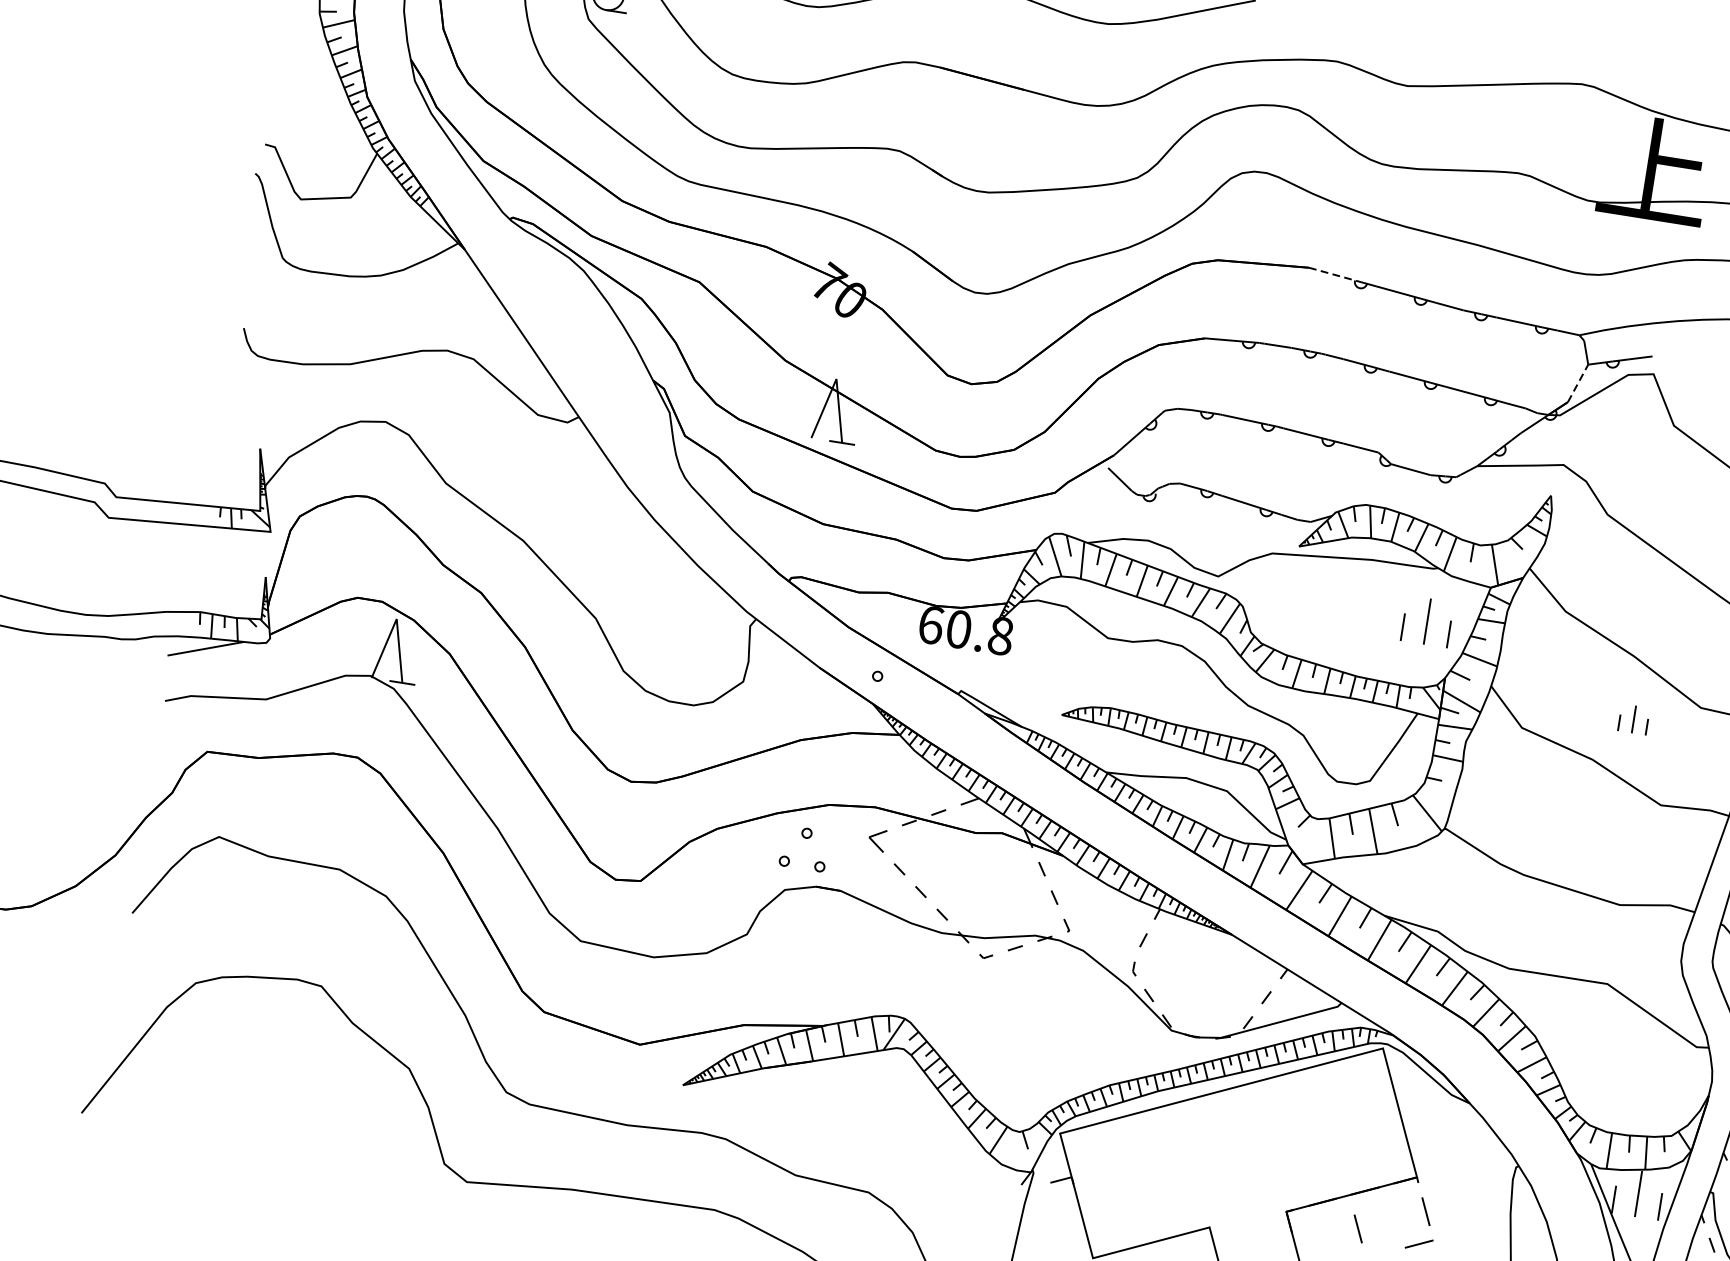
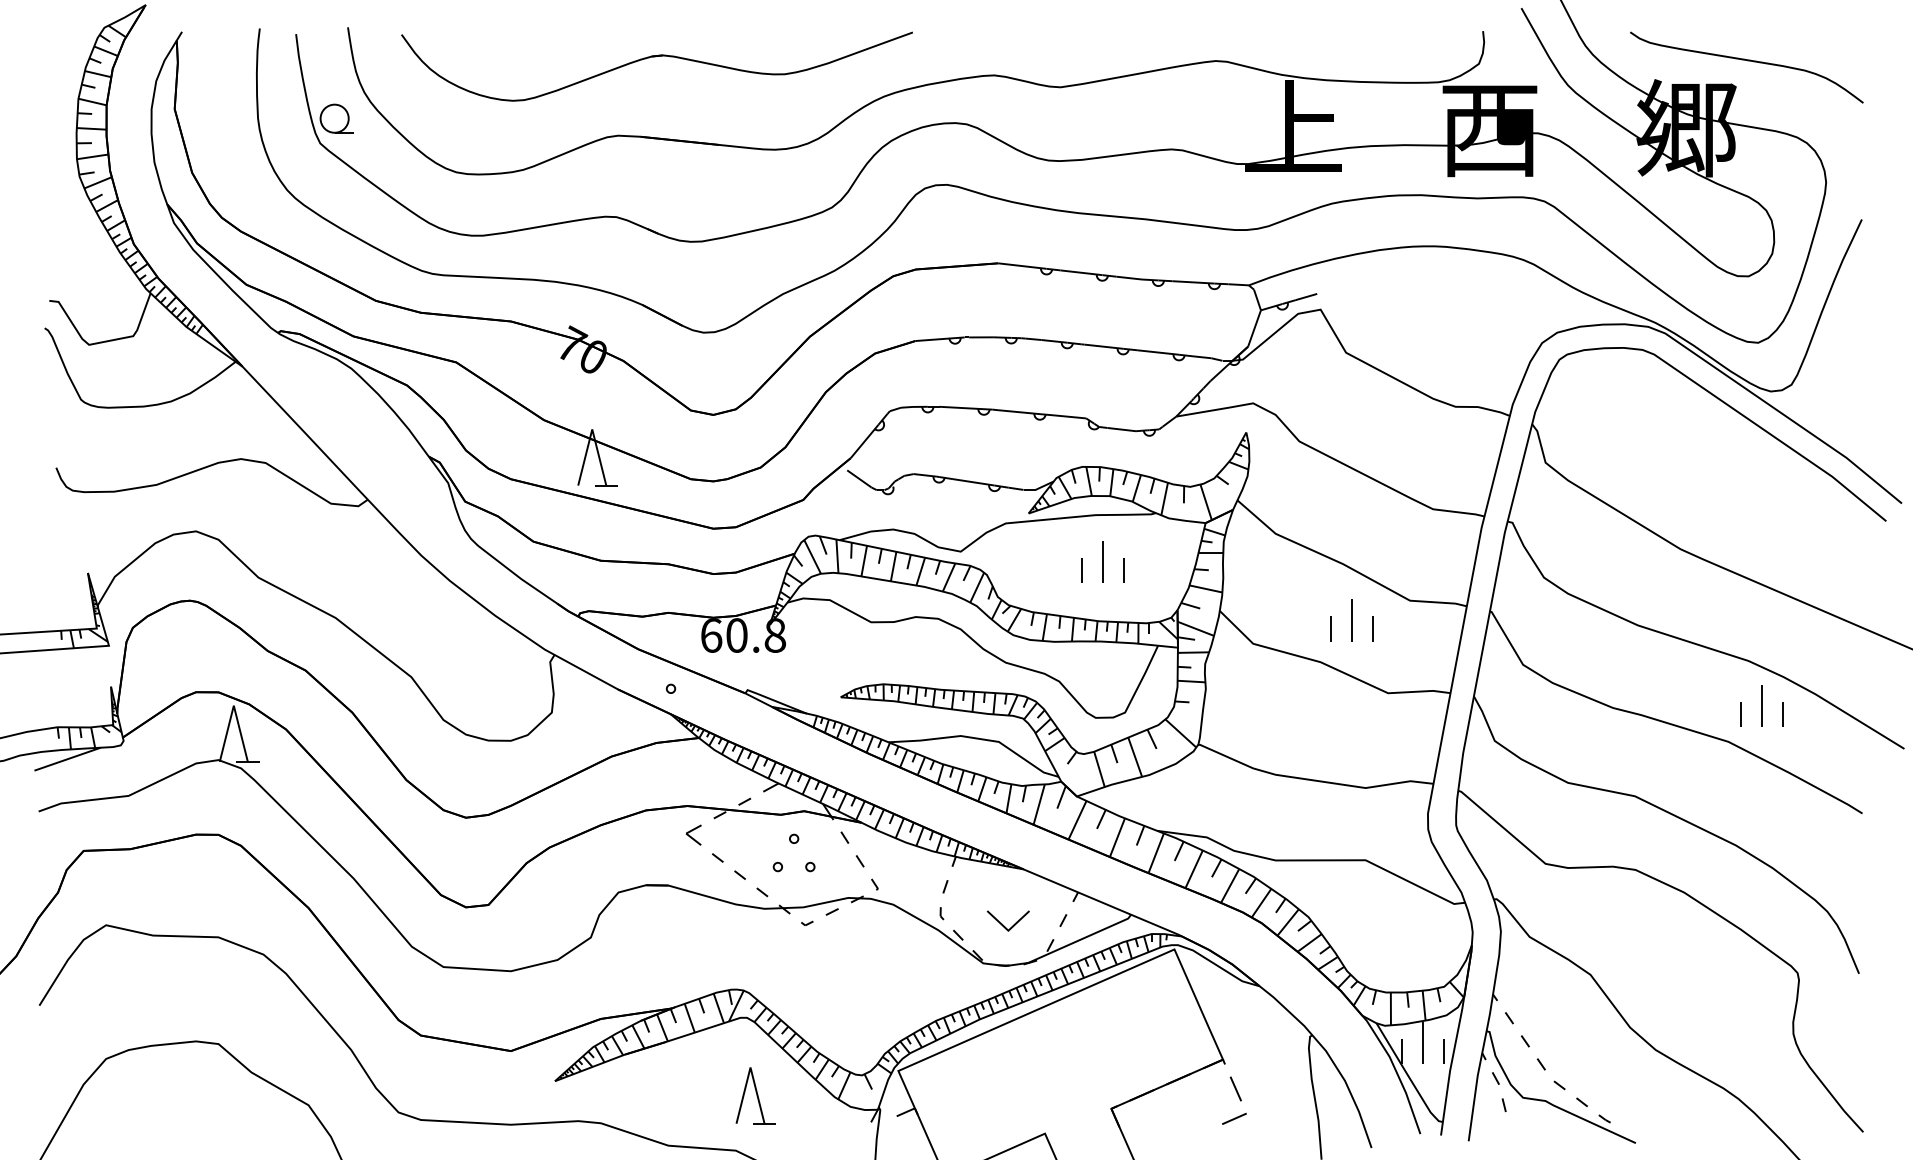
line: (1335, 275) -> (1022, 266), dashed -> solid
line: (1578, 383) -> (1254, 328), dashed -> solid
part: (1427, 620) -> (1102, 561), moved
part: (1633, 719) -> (1351, 620), size x1.67
part: (805, 838) -> (793, 843), moved
part: (1205, 987) -> (1007, 920), added
part: (899, 1135) -> (755, 1095), added
line: (1357, 1228) -> (1177, 1113), removed

